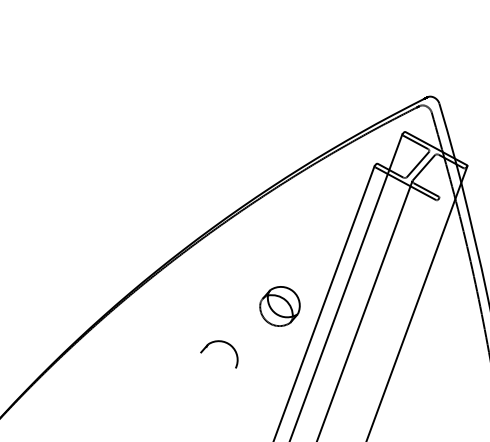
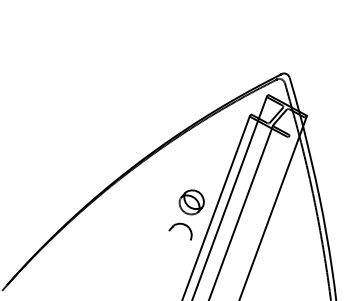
part: (224, 344) -> (183, 225), moved

